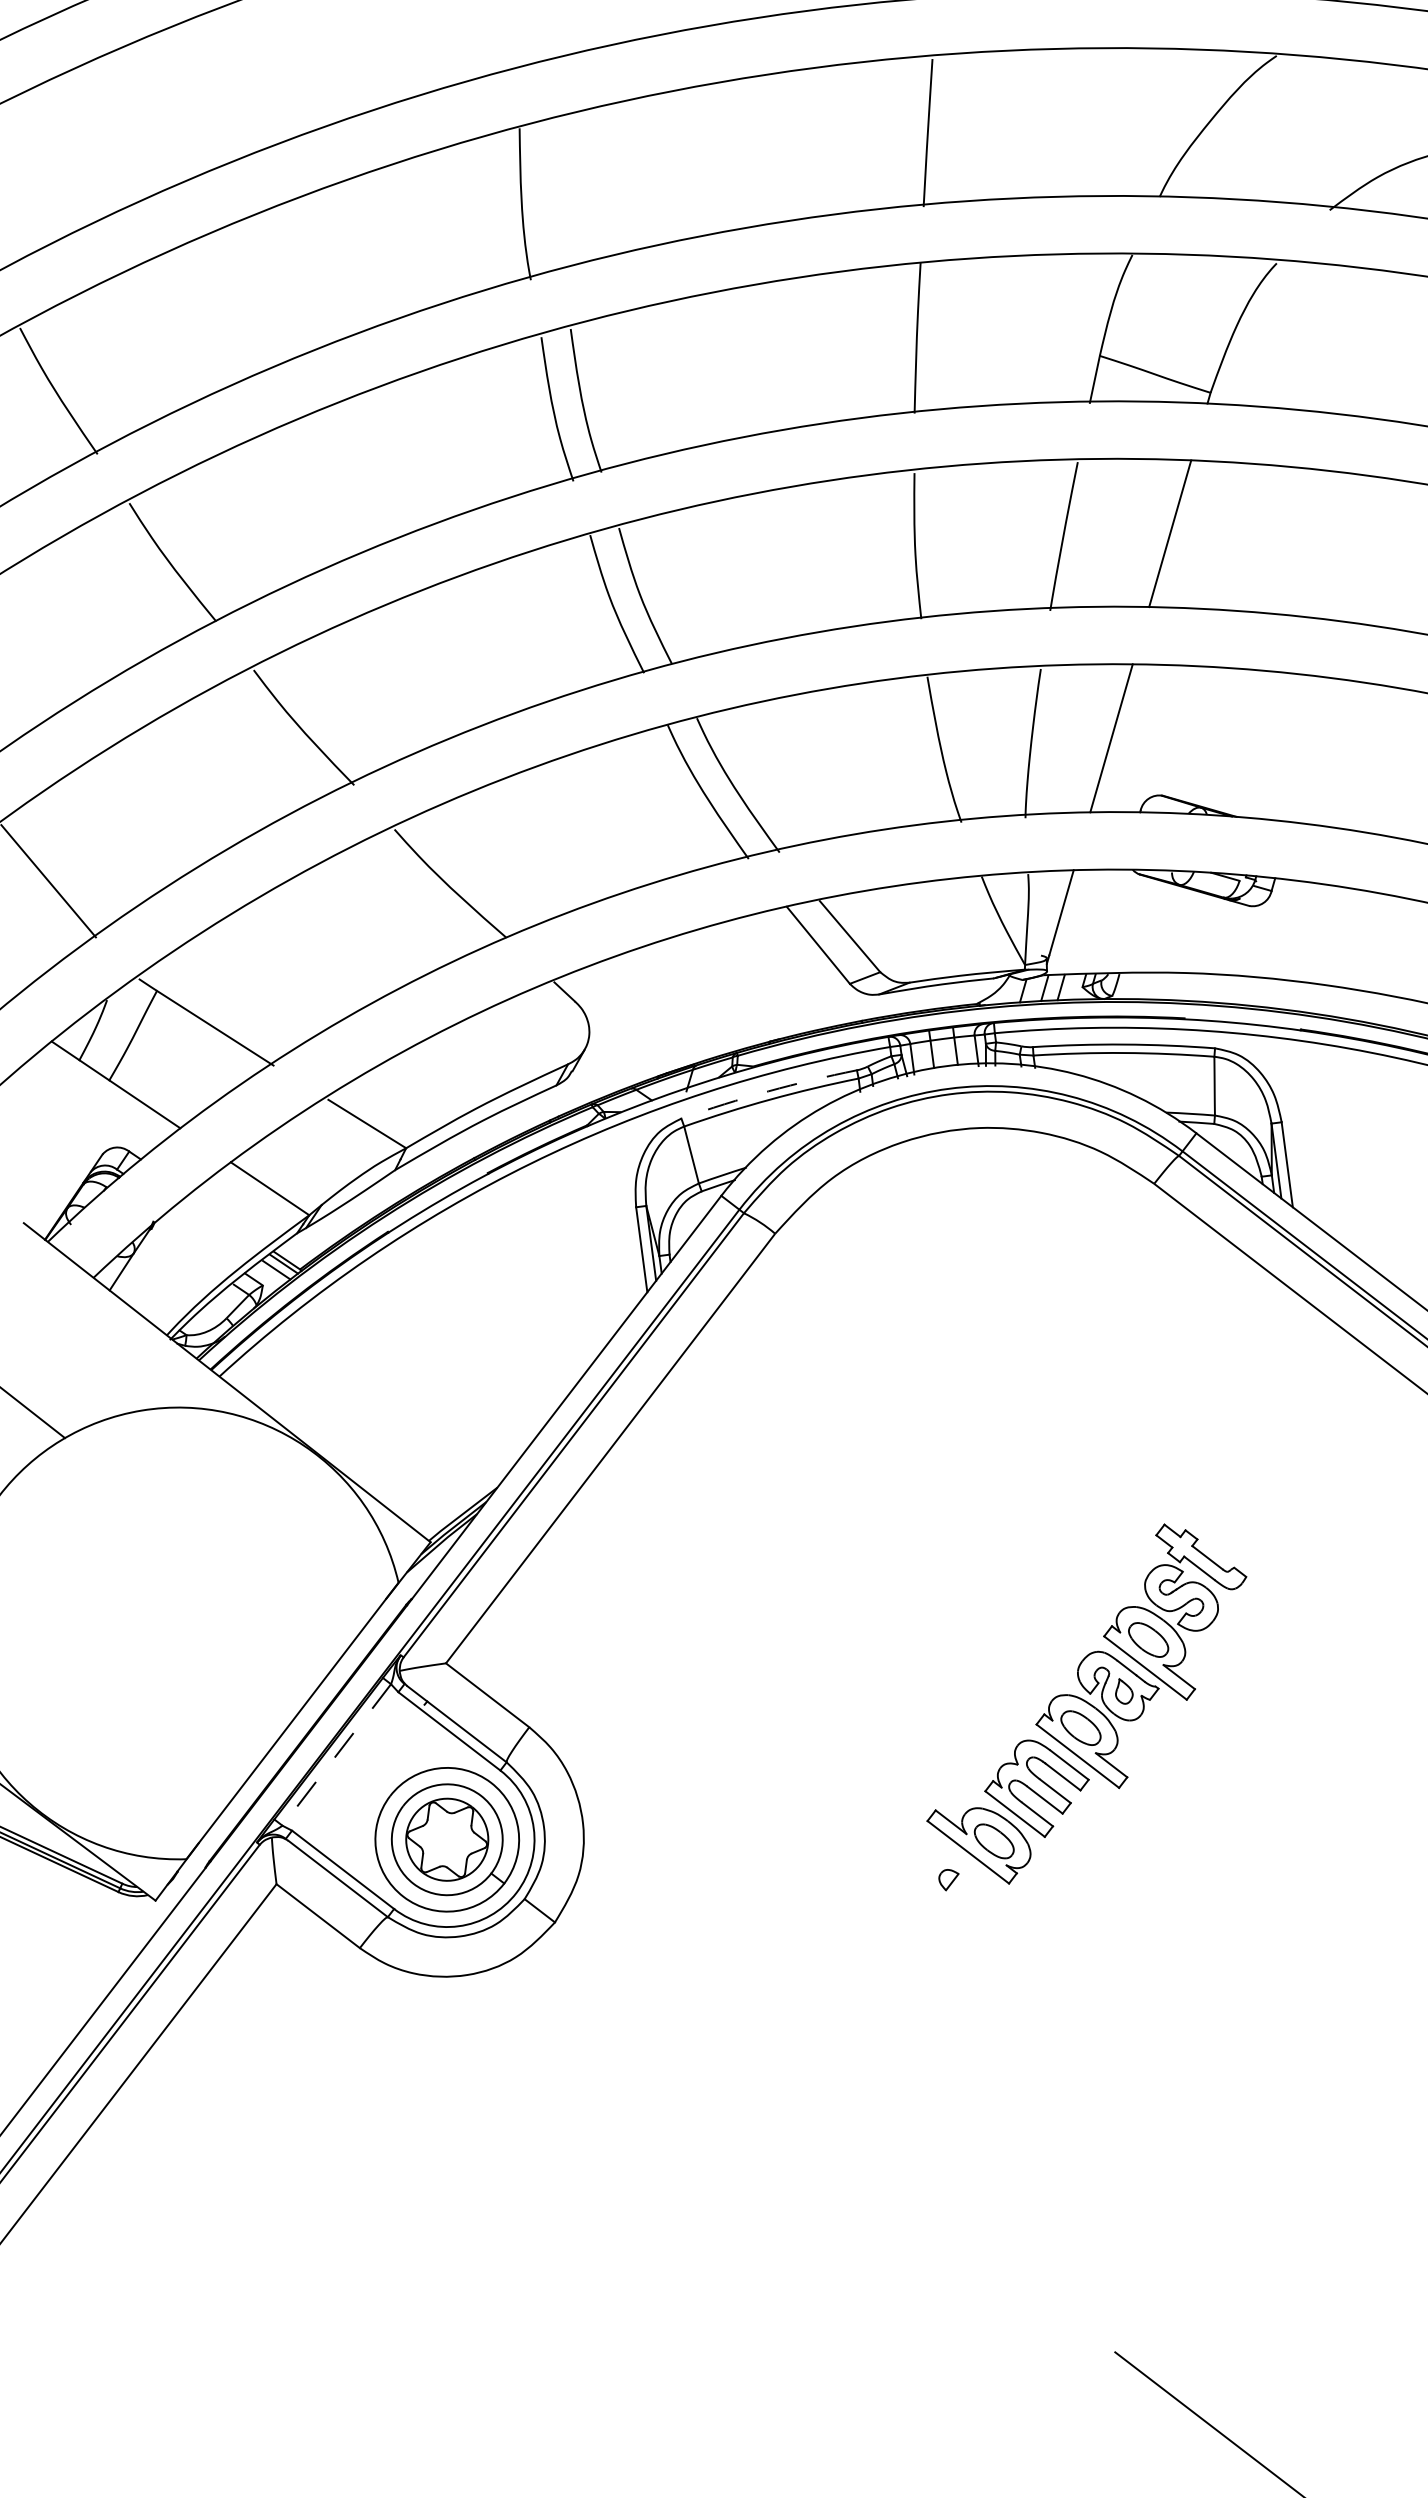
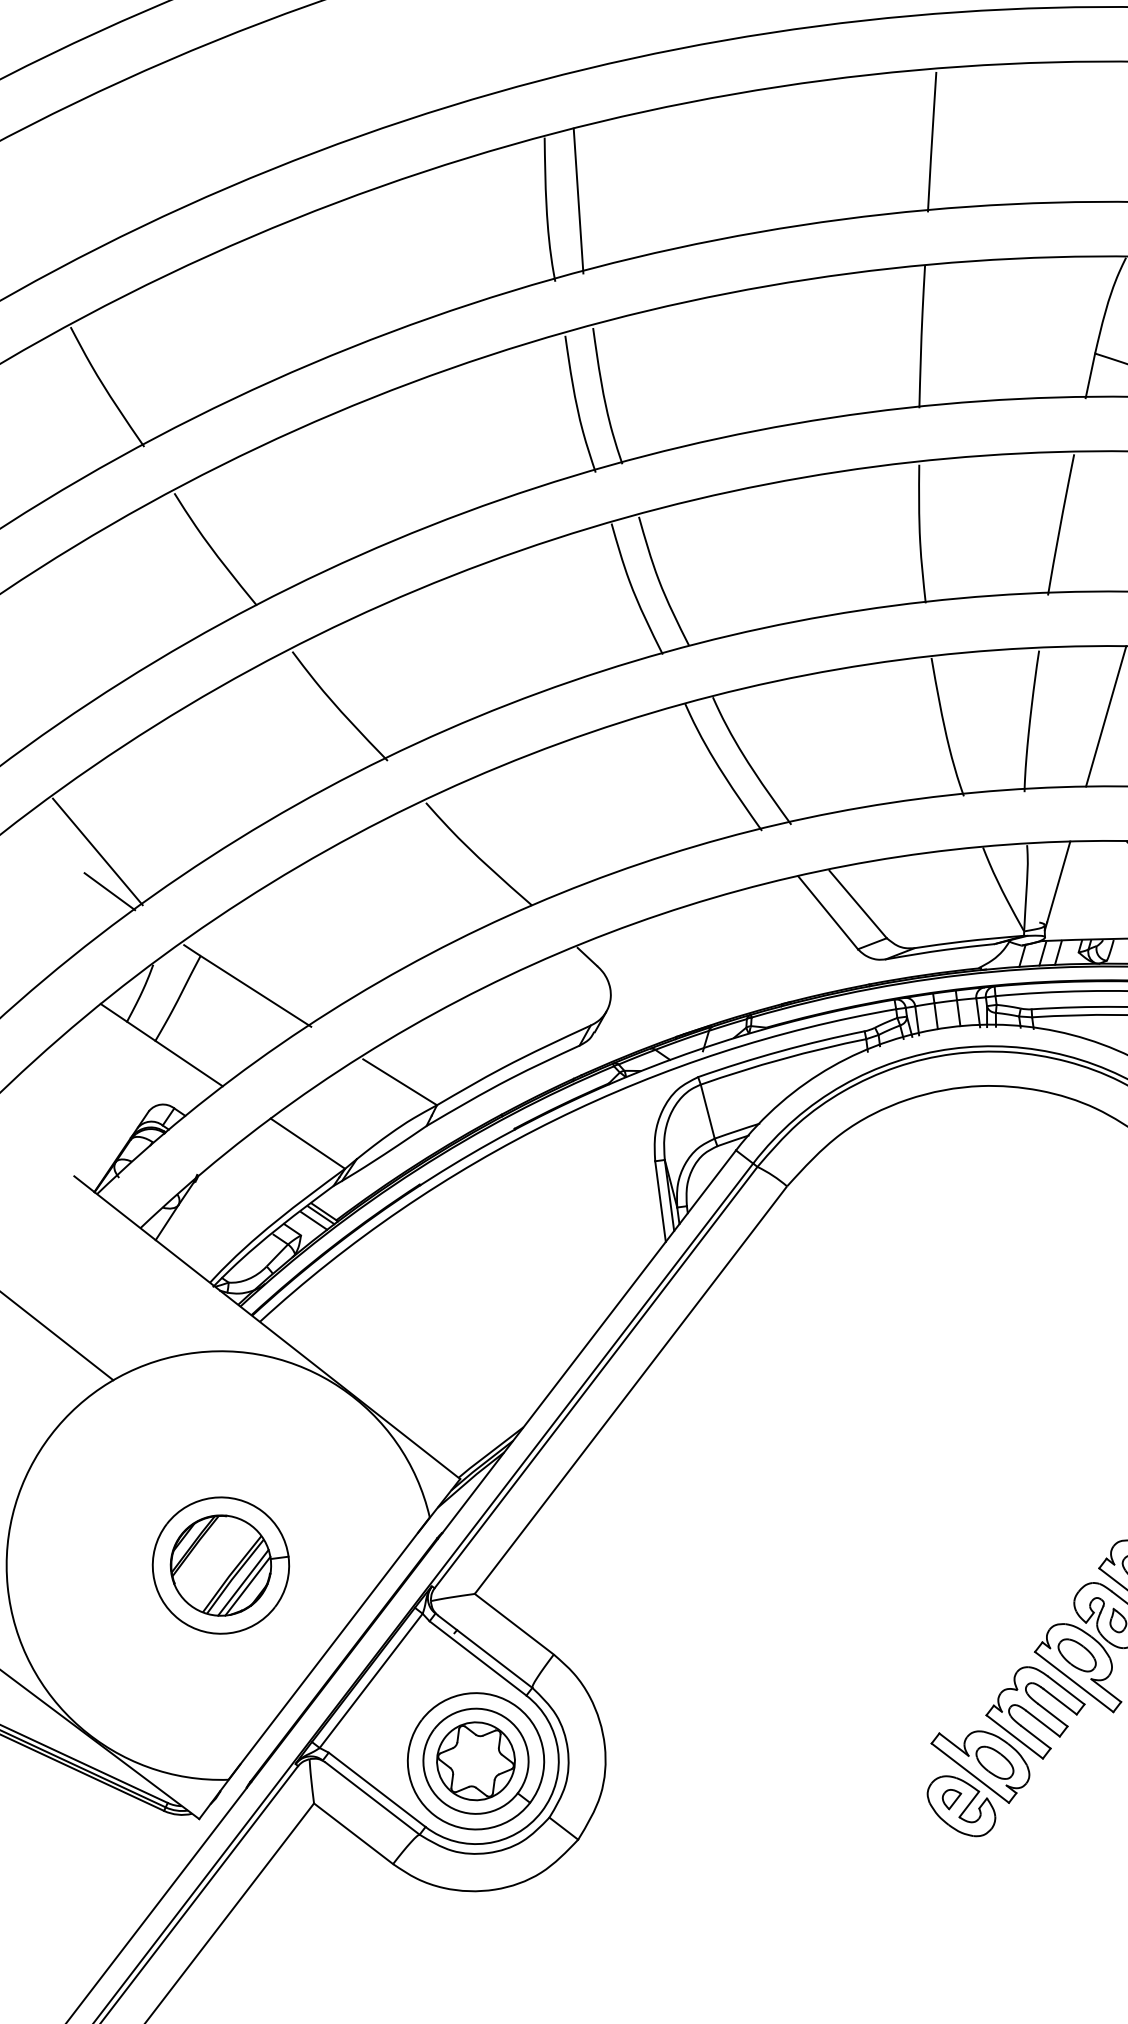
line: (555, 194) -> (578, 200), added
line: (60, 922) -> (109, 891), added
arc: (768, 1091) -> (780, 1051), dashed -> solid
part: (178, 1633) -> (221, 1565), added
line: (336, 1755) -> (370, 1681), dashed -> solid
part: (958, 1886) -> (961, 1805), added

